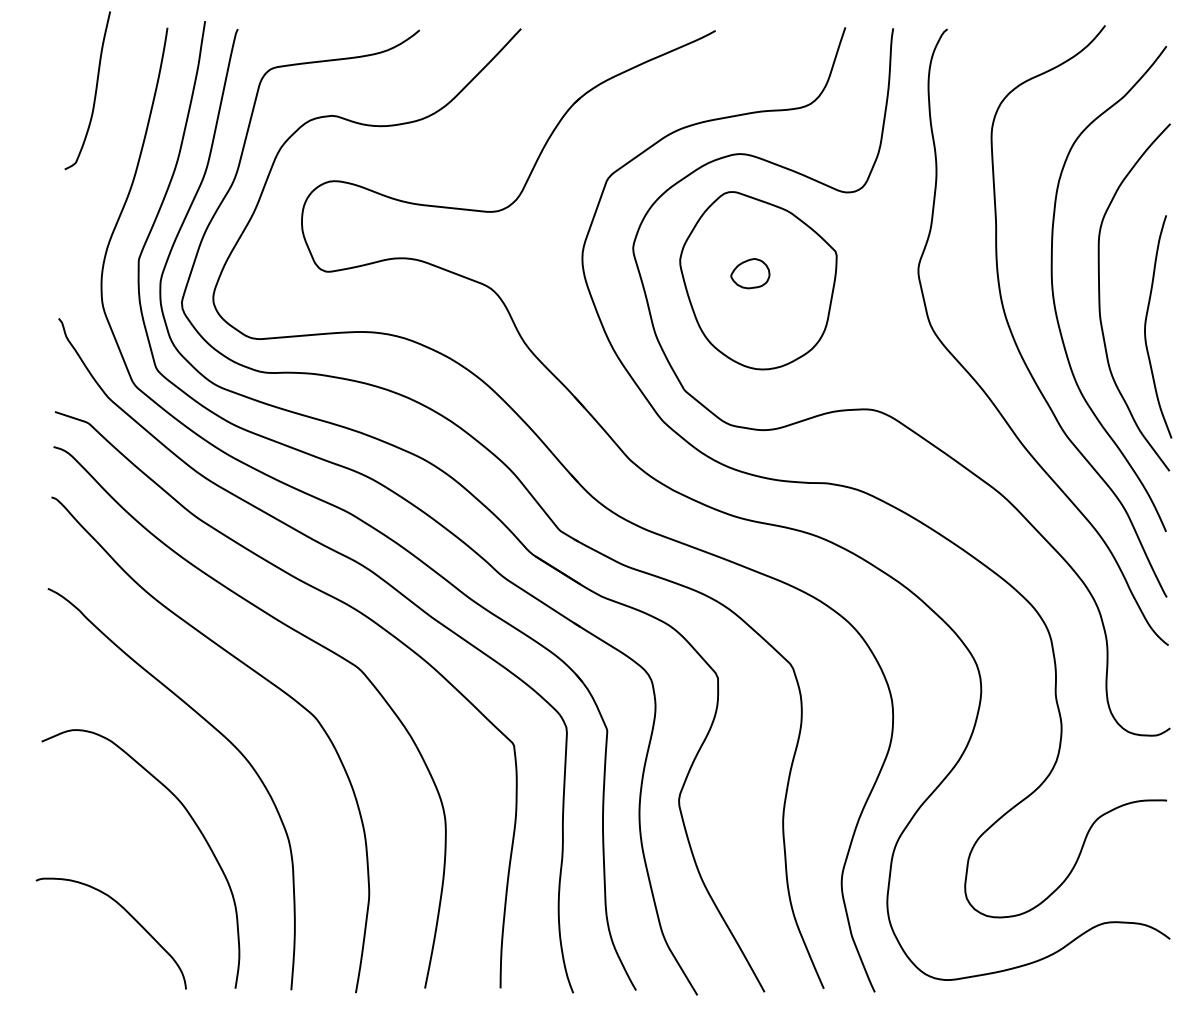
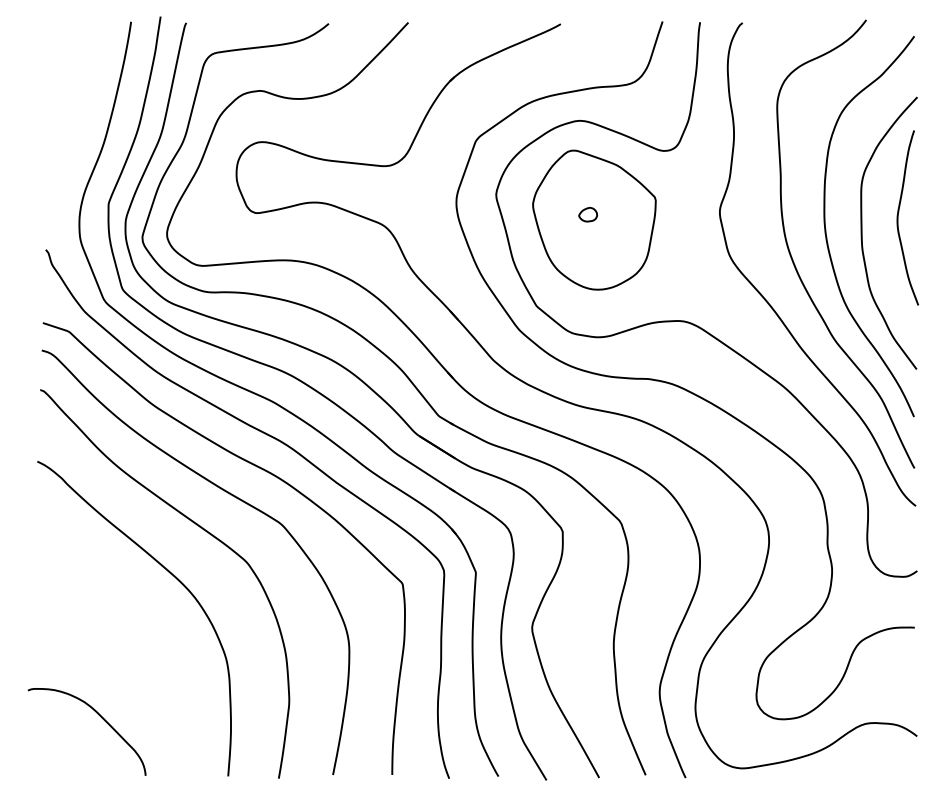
curve: (94, 93) -> (73, 73), removed
part: (750, 273) -> (588, 214), size x0.6
curve: (1146, 325) -> (898, 216), moved
curve: (193, 822) -> (151, 644), removed

